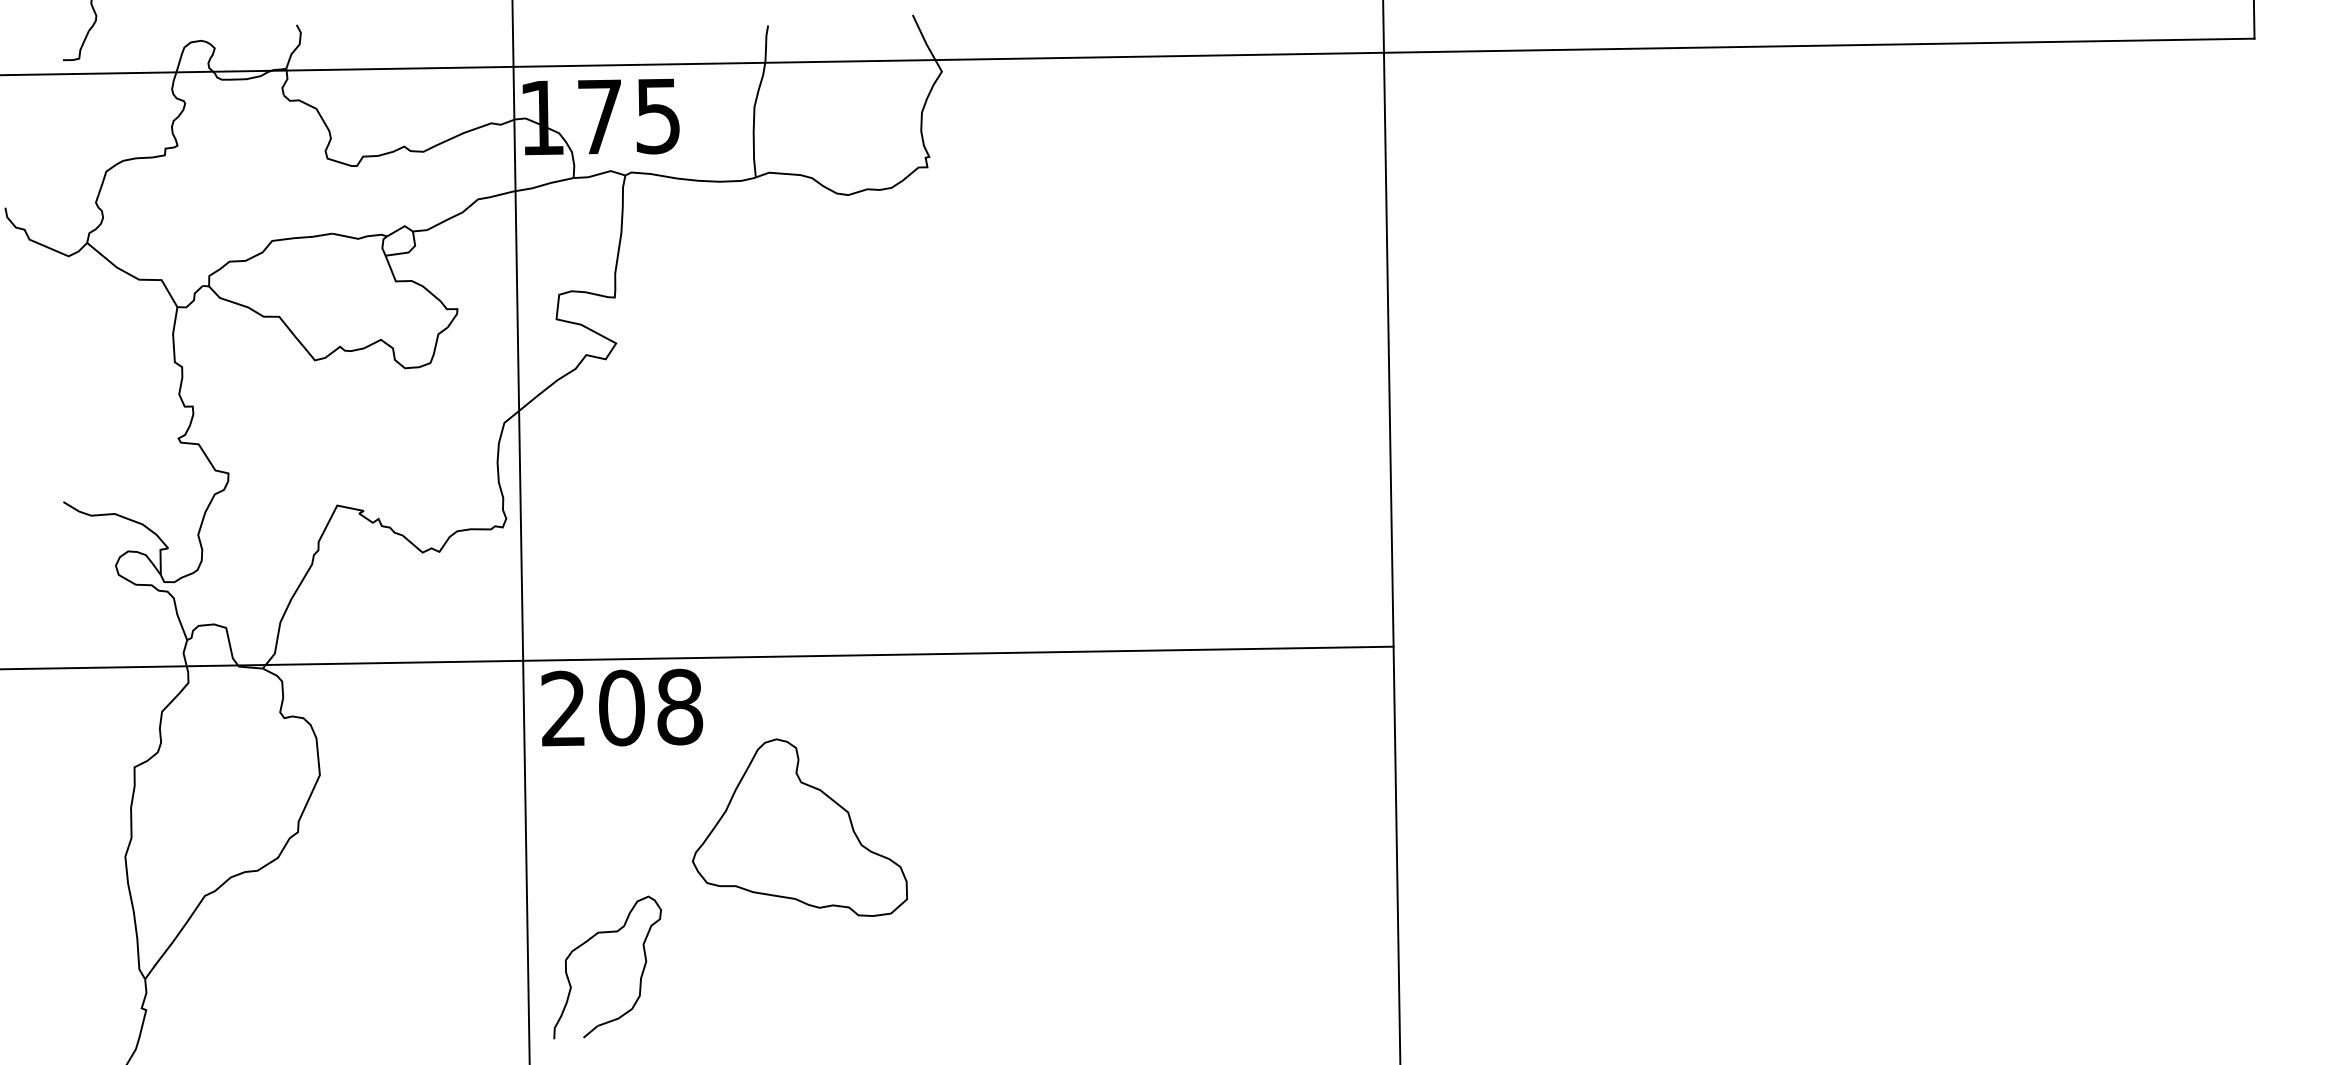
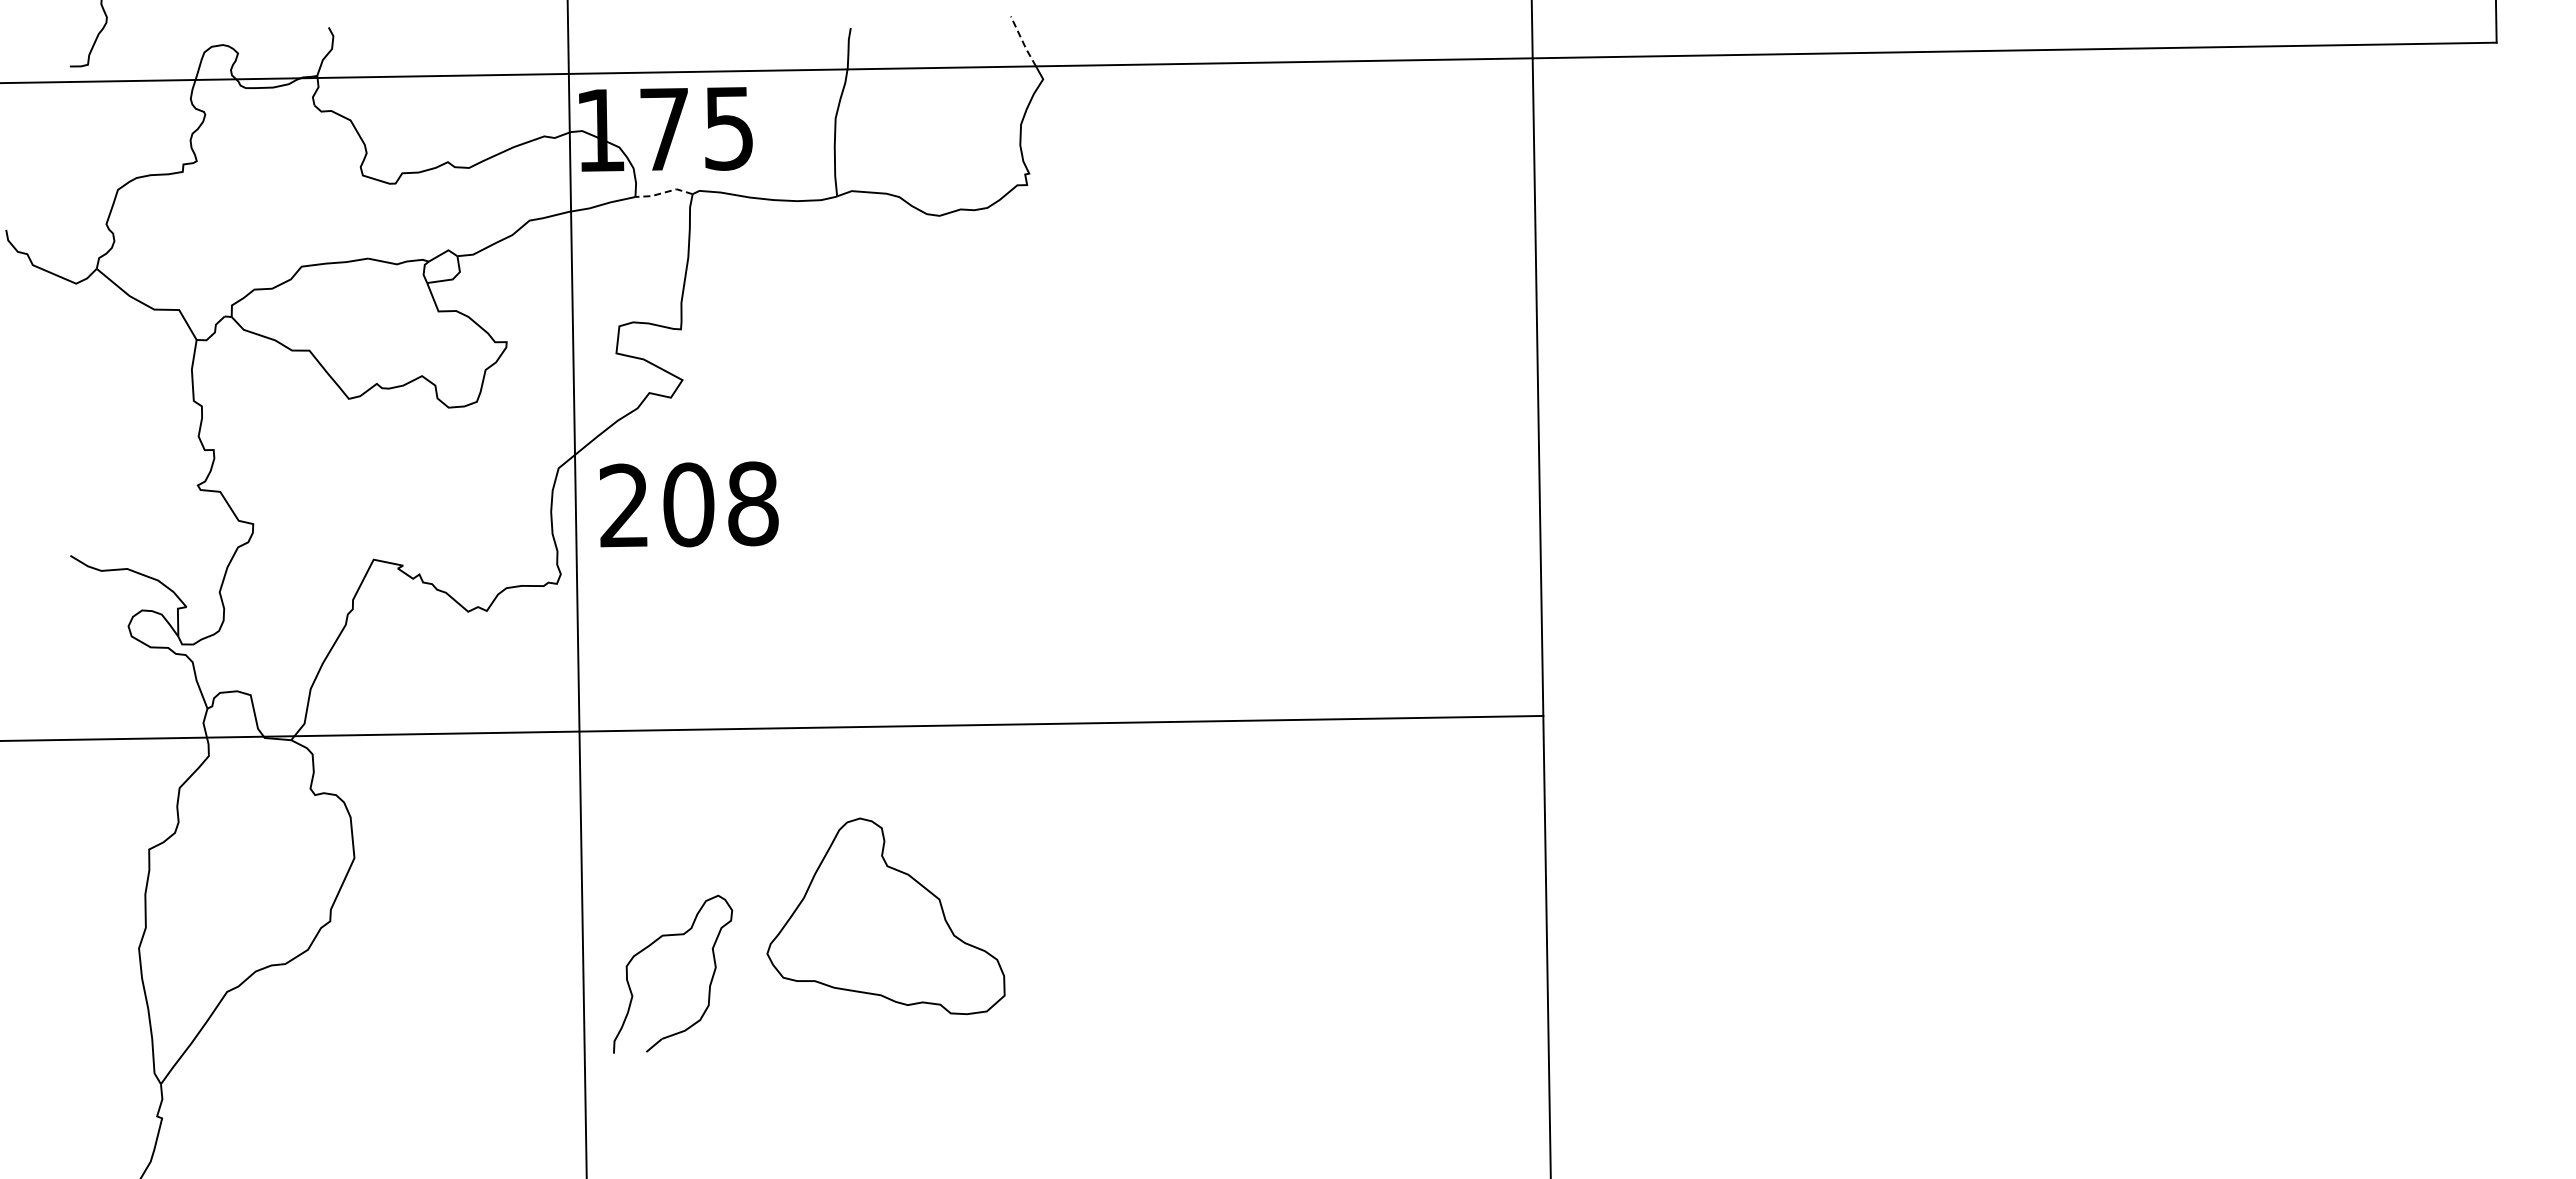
line: (923, 38) -> (1022, 42), solid -> dashed
line: (599, 173) -> (664, 192), solid -> dashed
text: (621, 707) -> (688, 504), moved
part: (588, 941) -> (651, 945), moved

